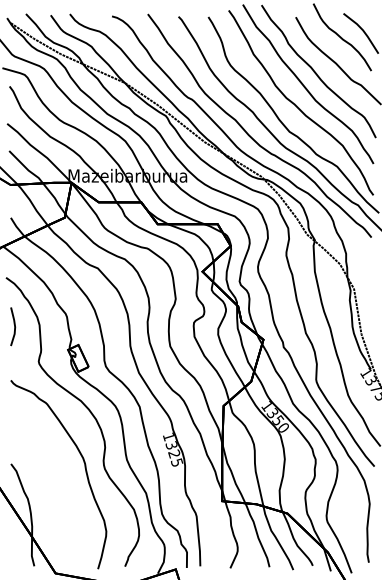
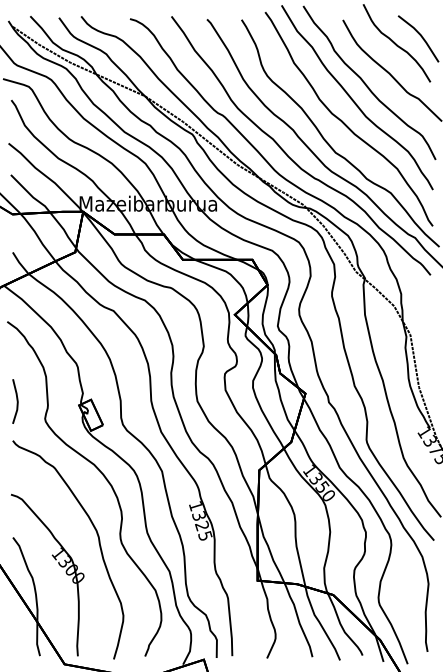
line: (14, 326) -> (16, 401), moved
part: (50, 487) -> (58, 564), added

